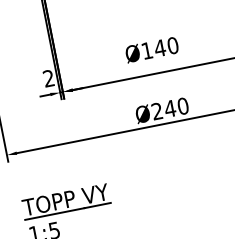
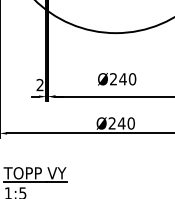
text: (147, 51) -> (113, 79), Ø140 -> Ø240

